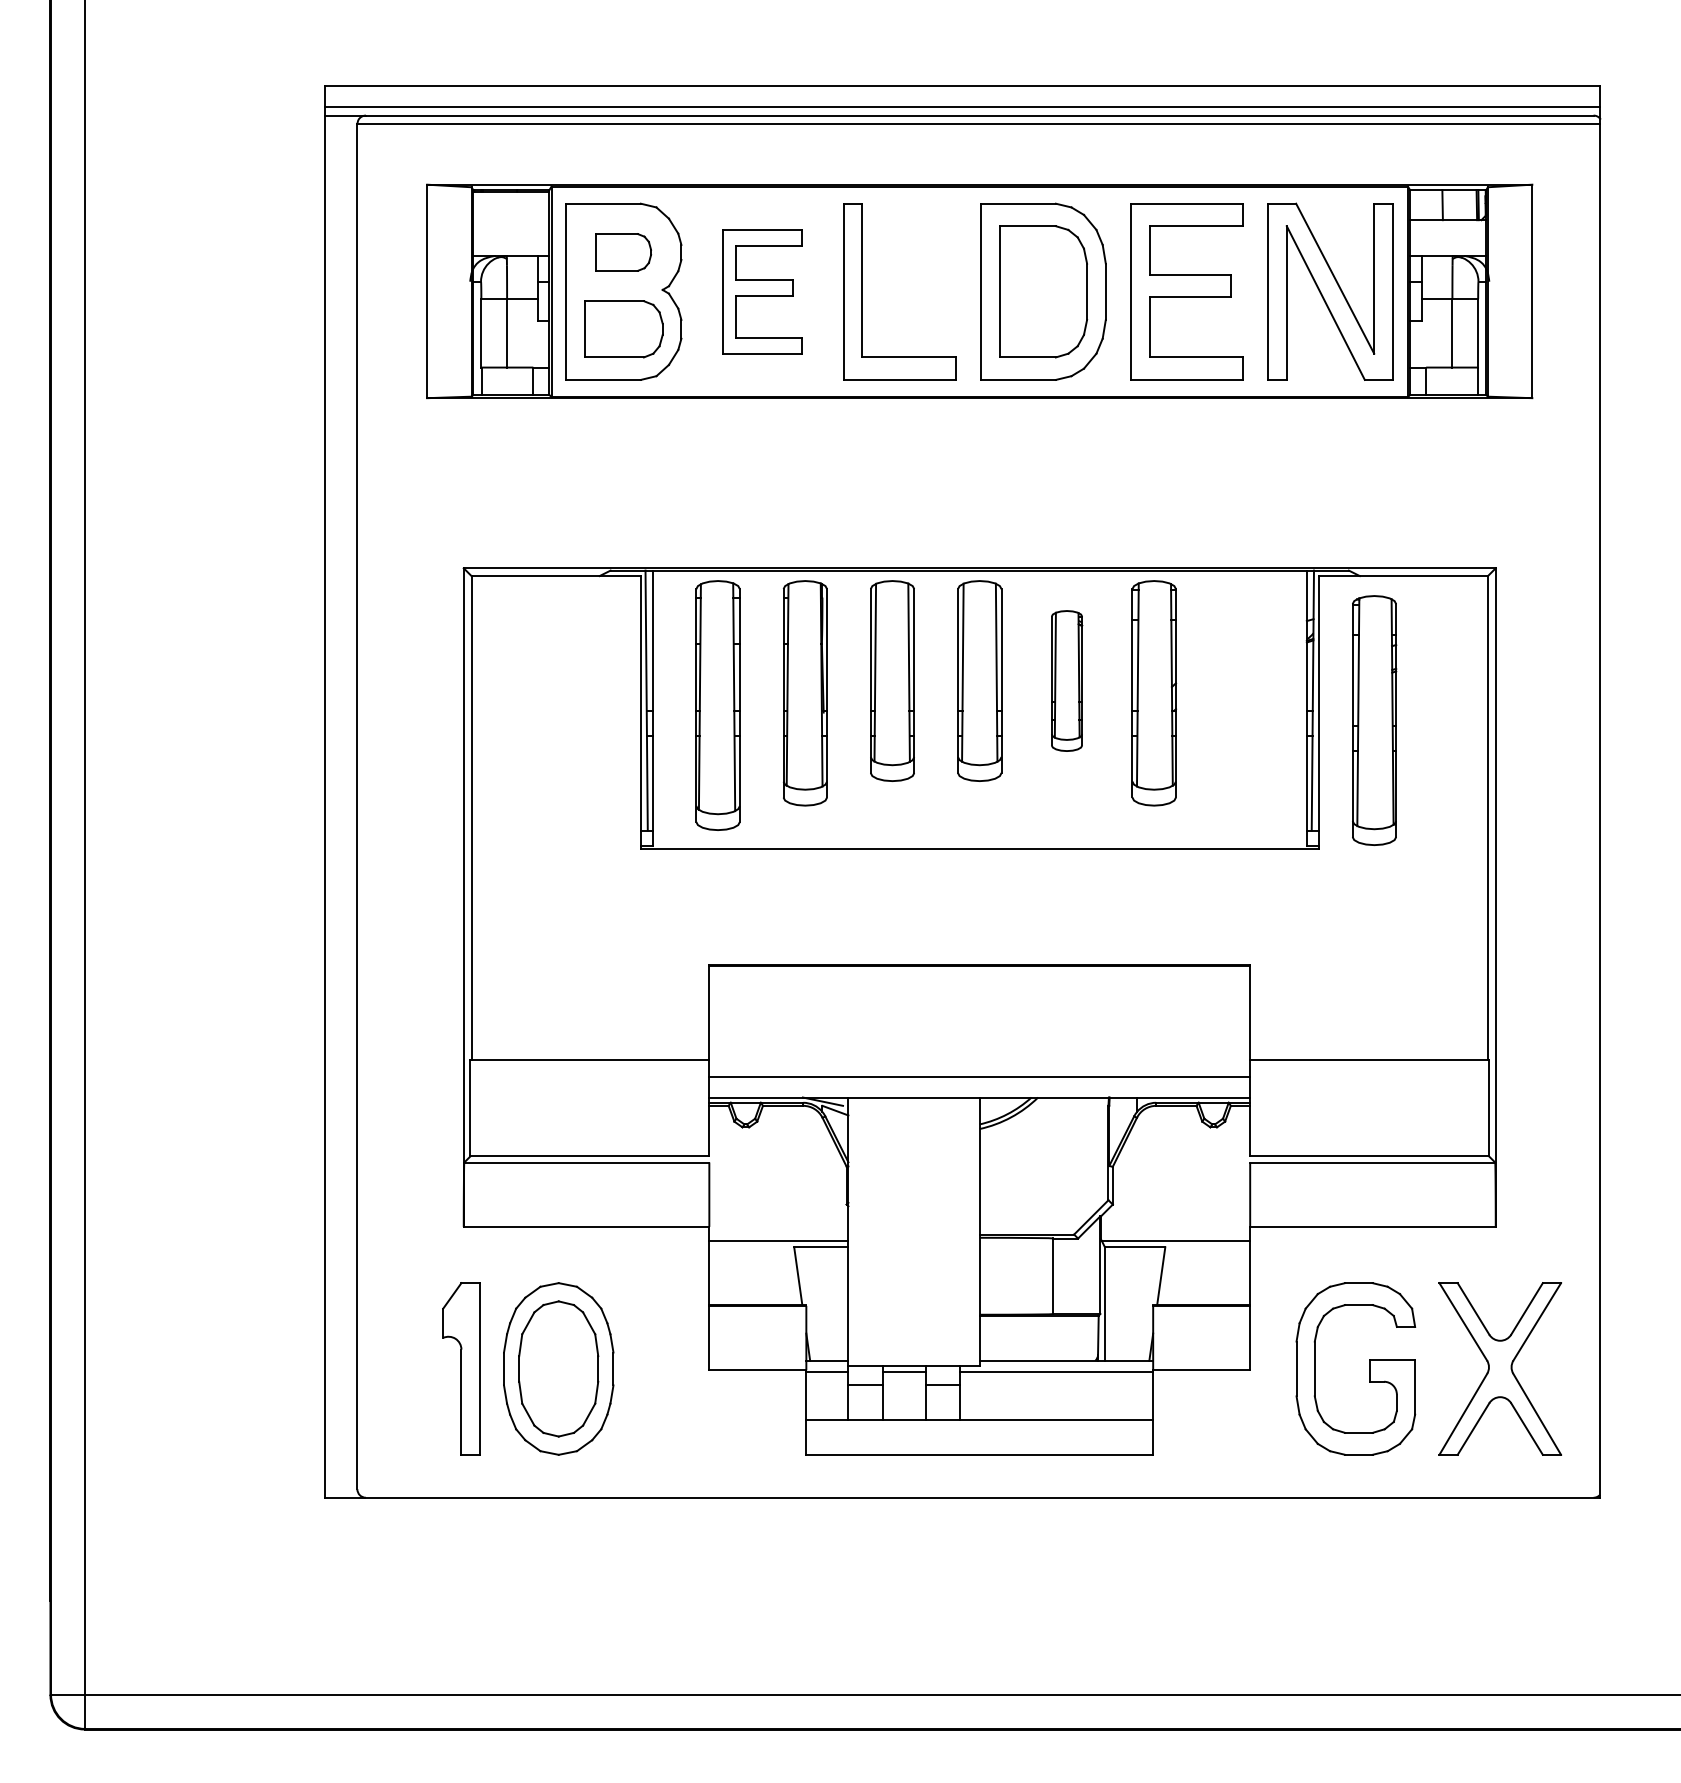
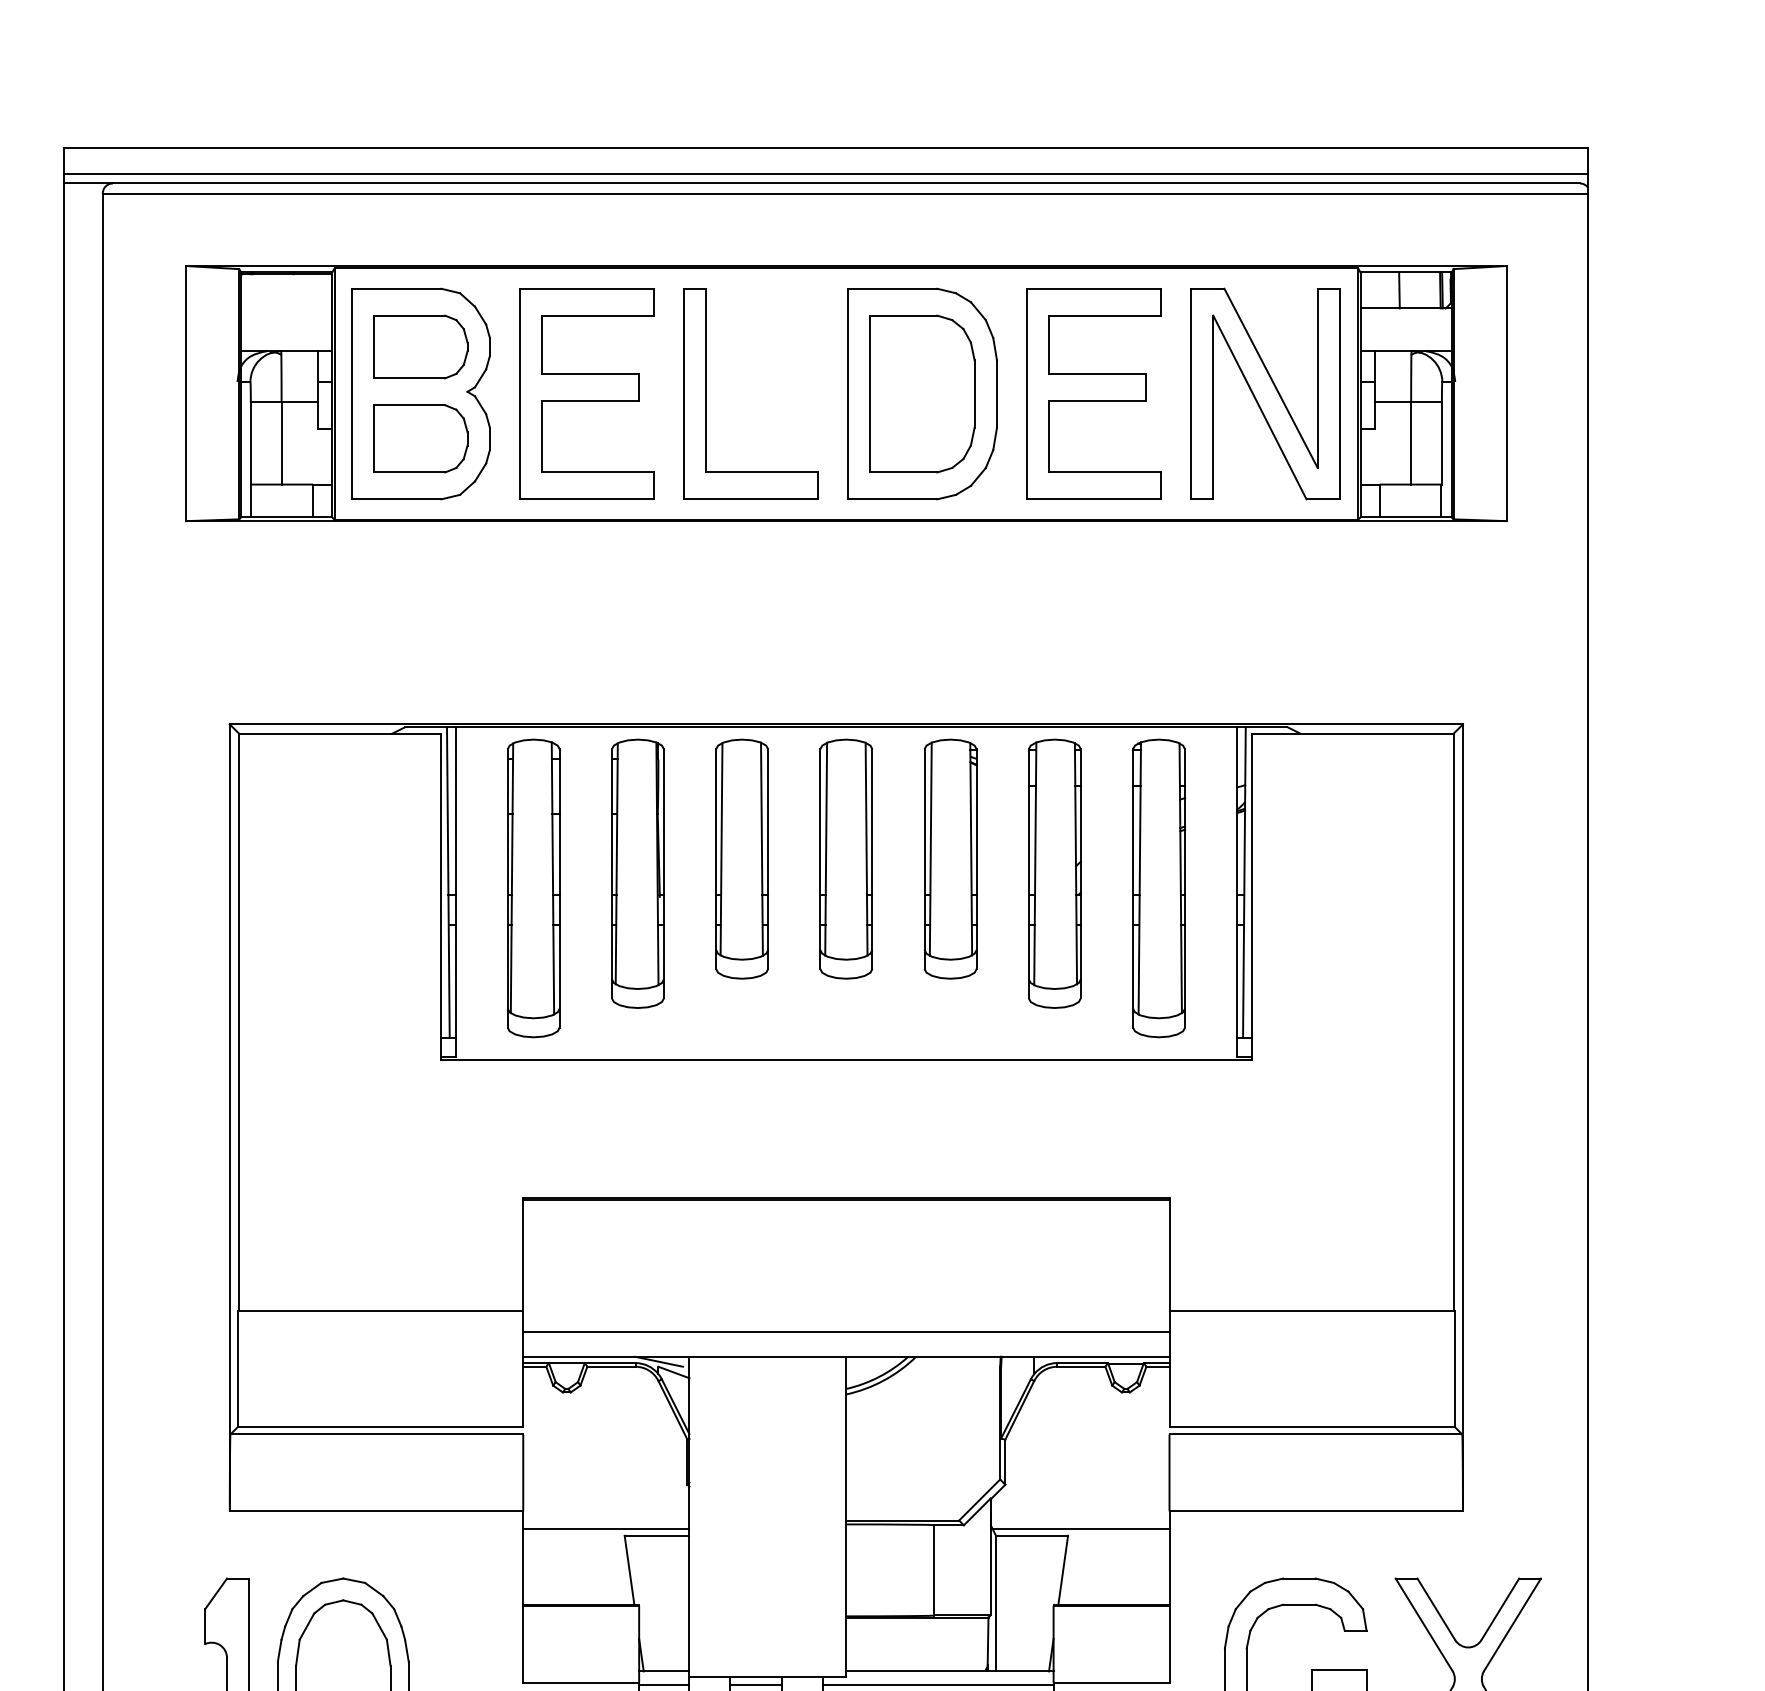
part: (623, 252) -> (420, 347), size x1.43
part: (762, 291) -> (586, 393), size x1.43
part: (1066, 680) -> (950, 858), size x1.43
part: (1374, 720) -> (1159, 888), moved

